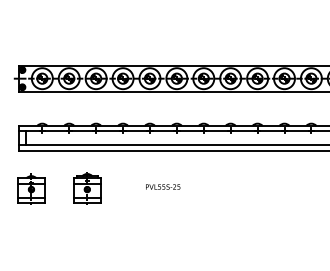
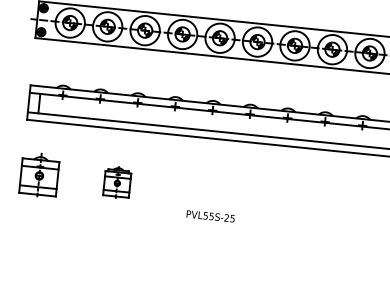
text: (163, 186) -> (211, 215), moved
part: (87, 188) -> (117, 182), size x0.7

